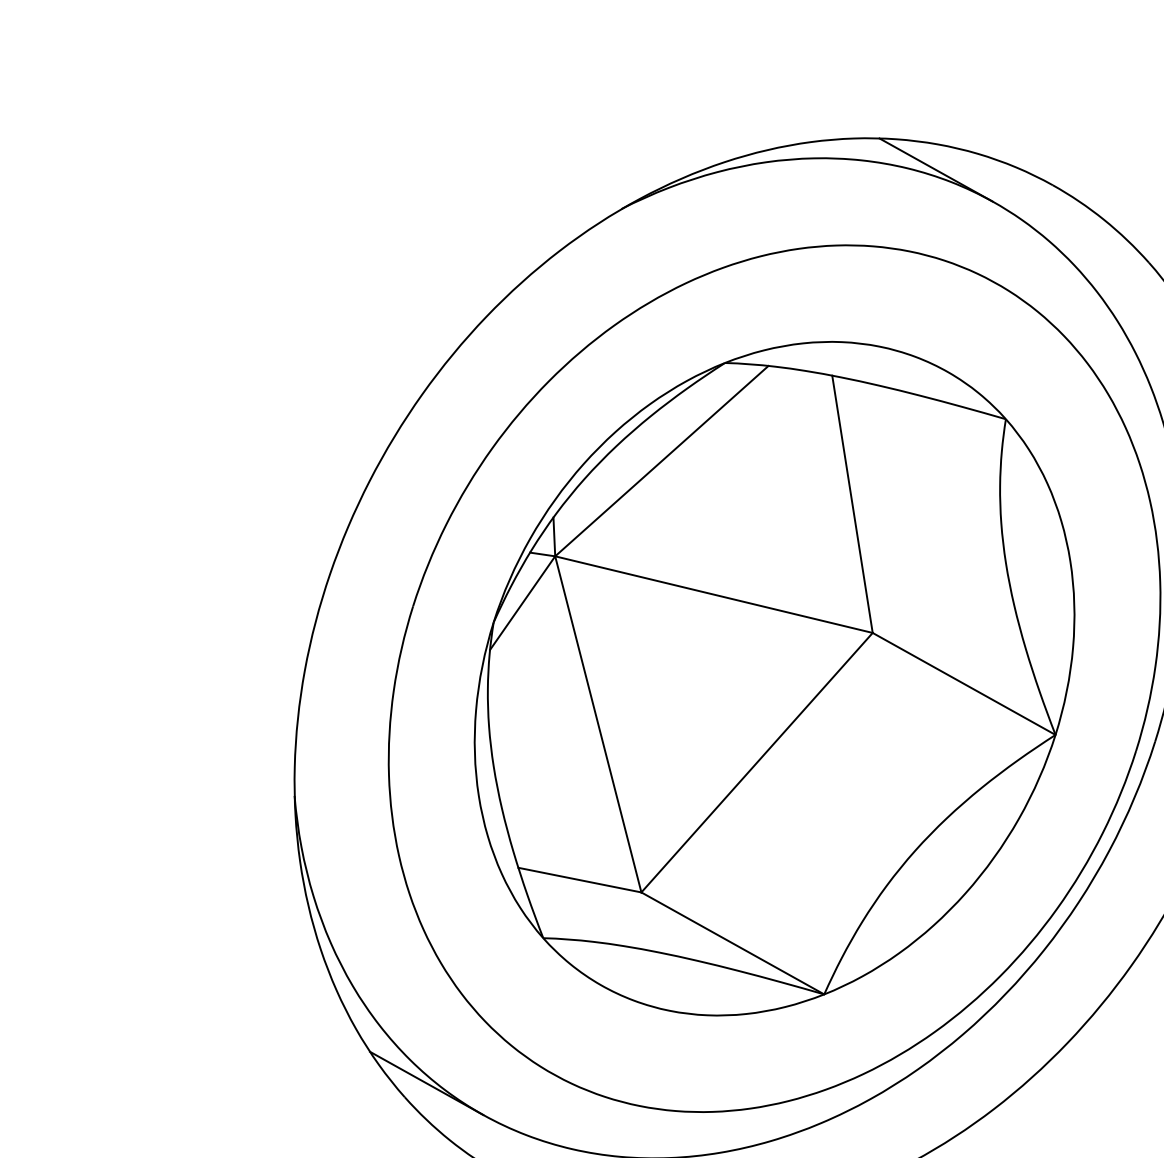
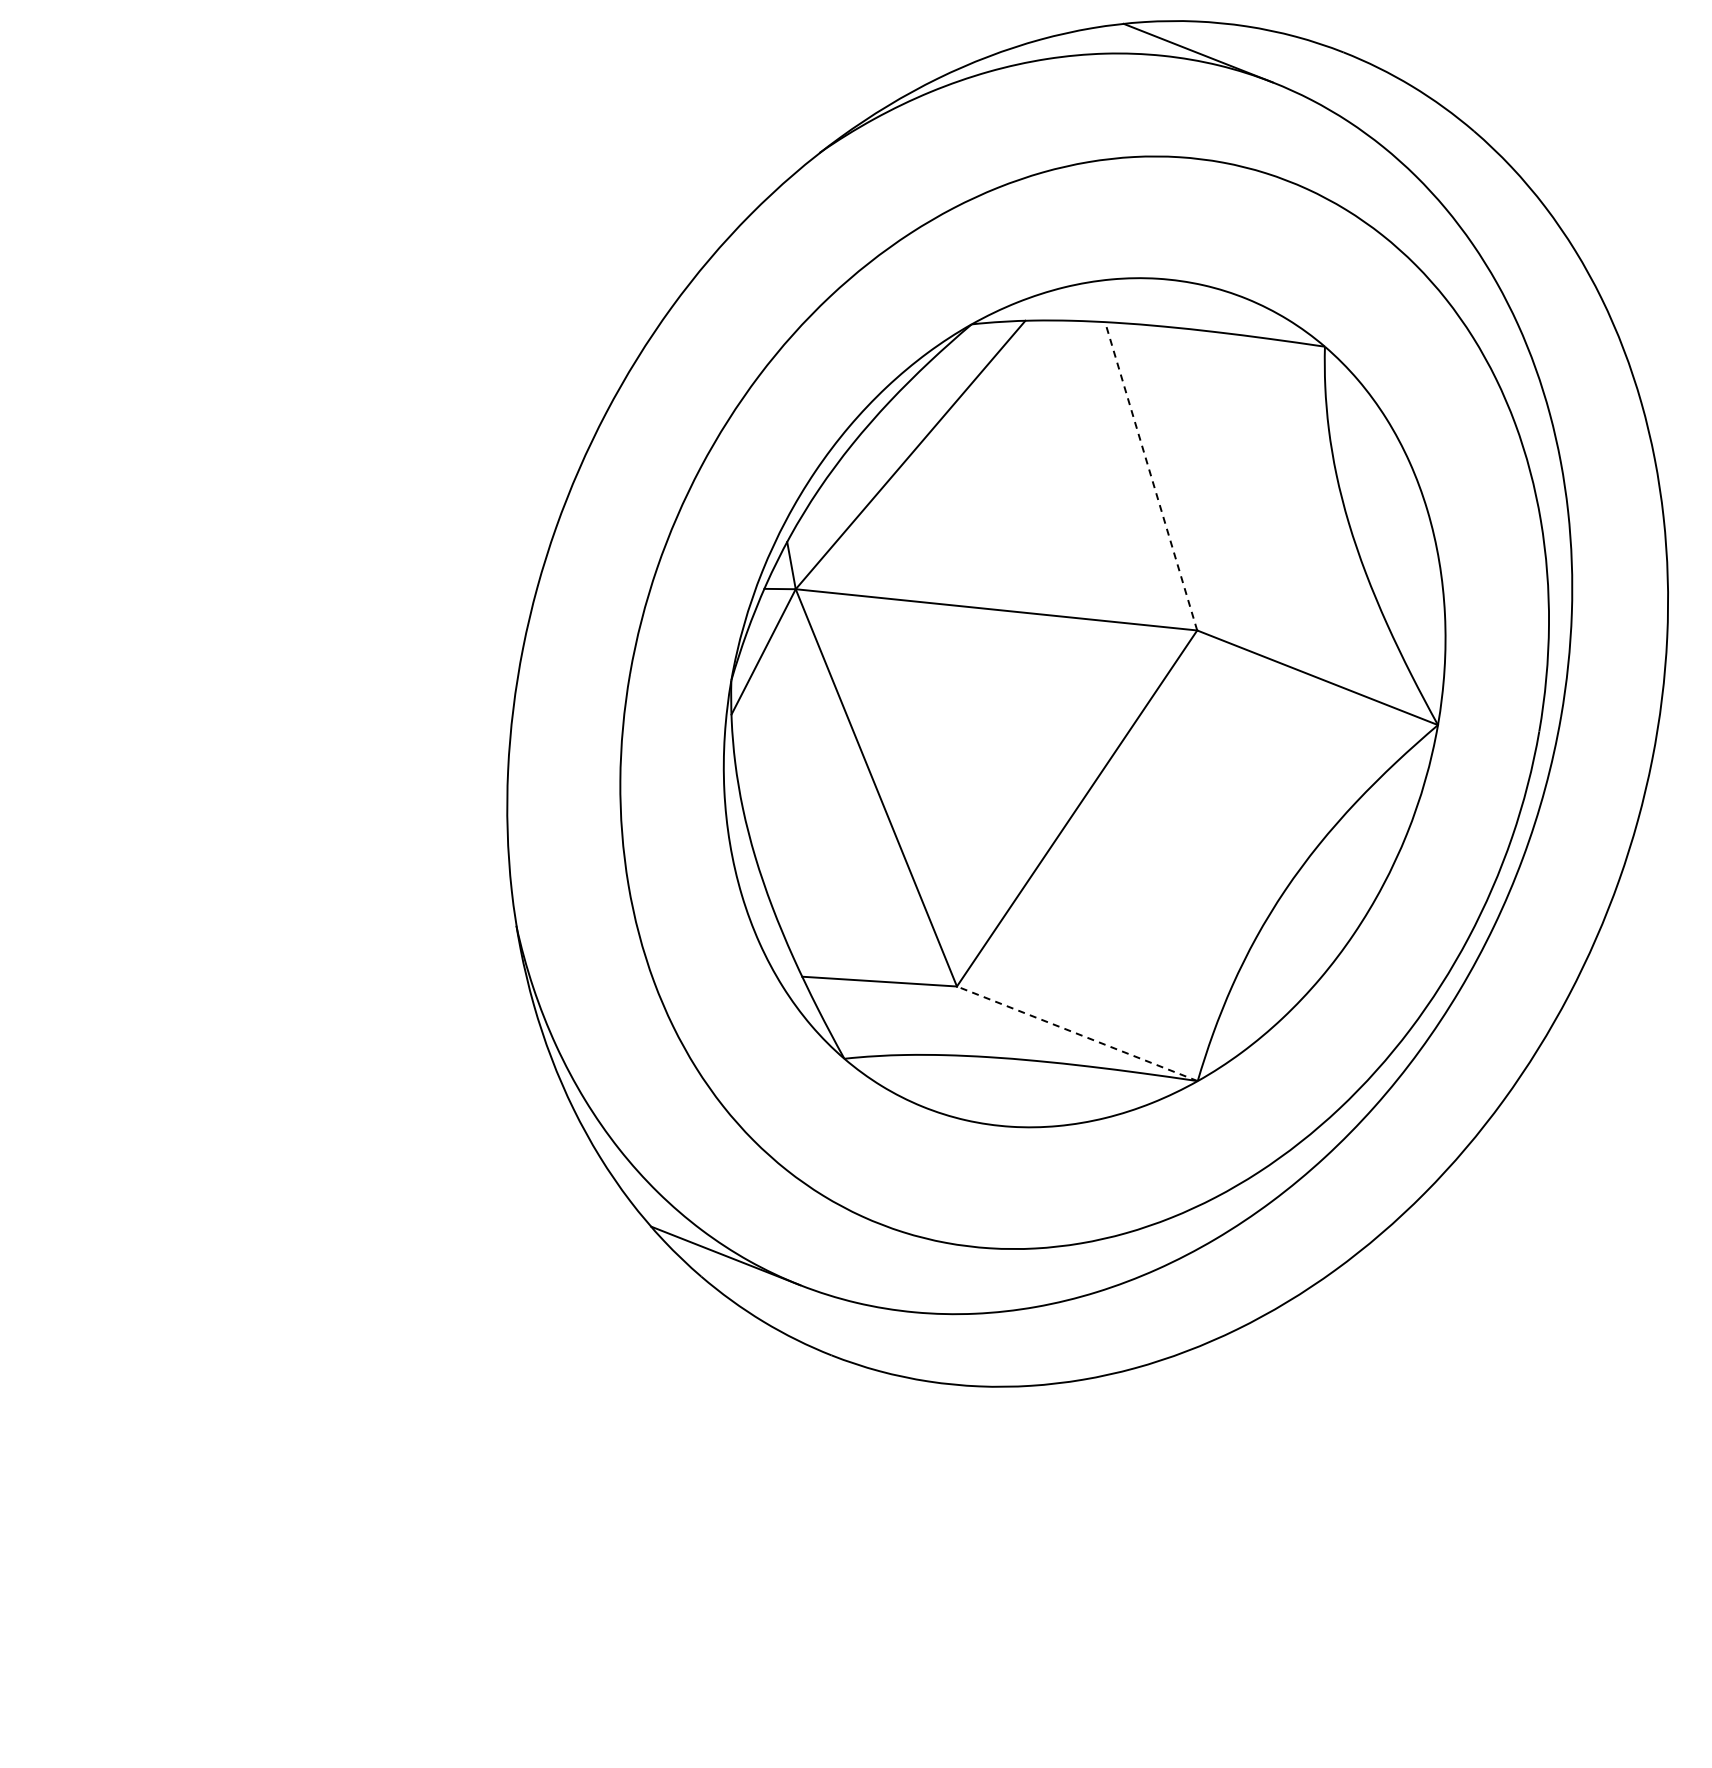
line: (852, 504) -> (1151, 476), solid -> dashed
line: (732, 943) -> (1076, 1033), solid -> dashed

